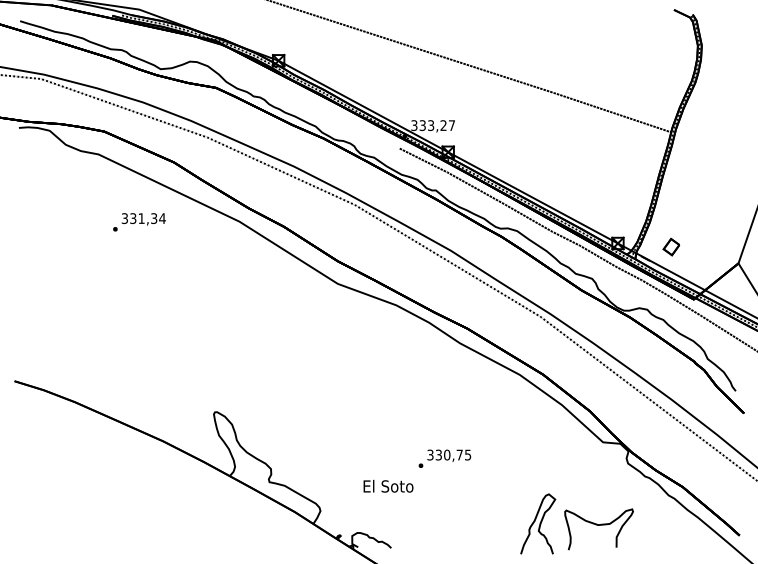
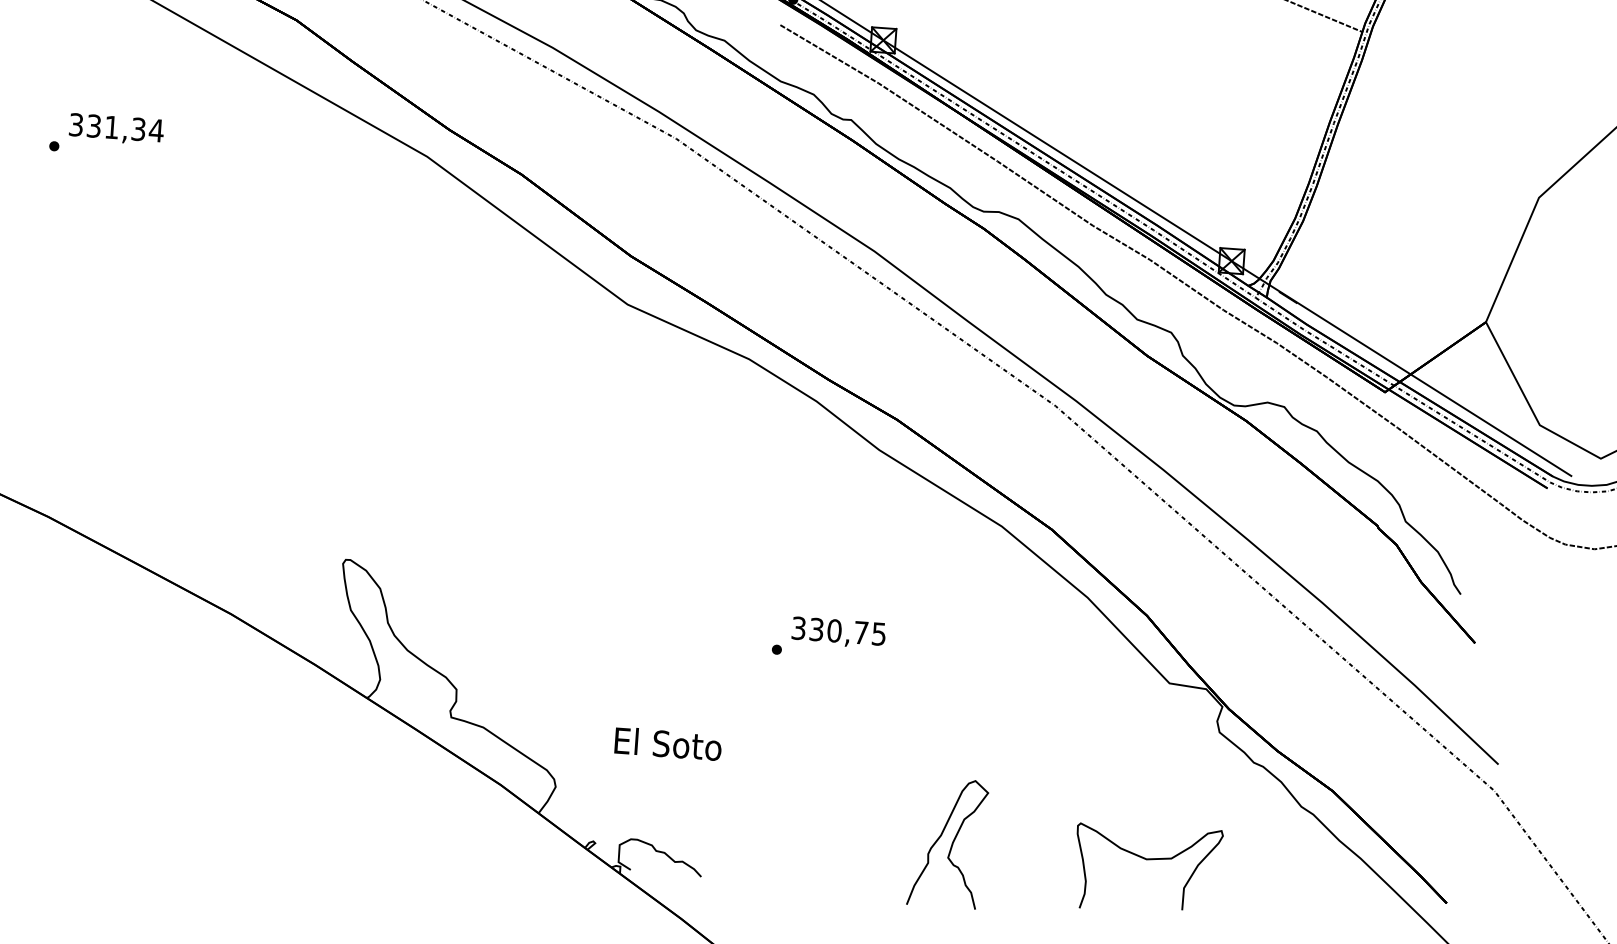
text: (139, 222) -> (106, 135), moved
part: (671, 246) -> (1345, 275), removed
text: (444, 458) -> (828, 637), moved
text: (388, 485) -> (668, 742), moved
curve: (539, 523) -> (950, 841), moved

